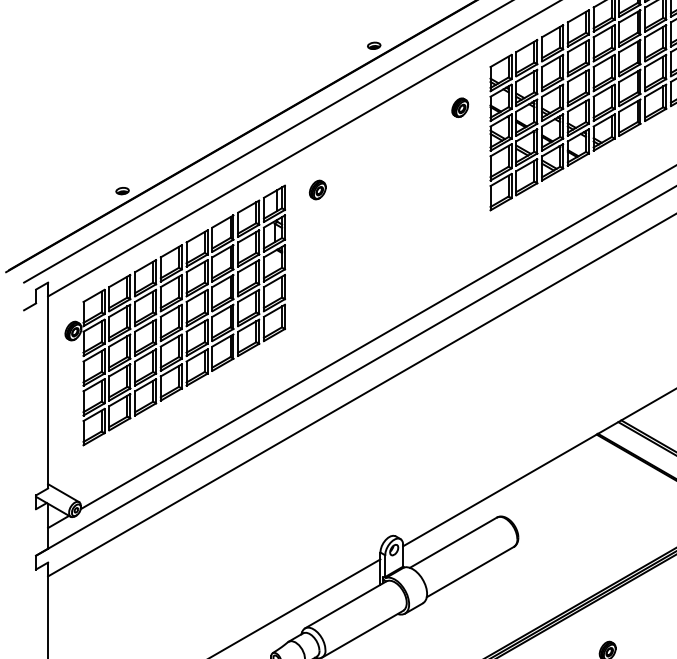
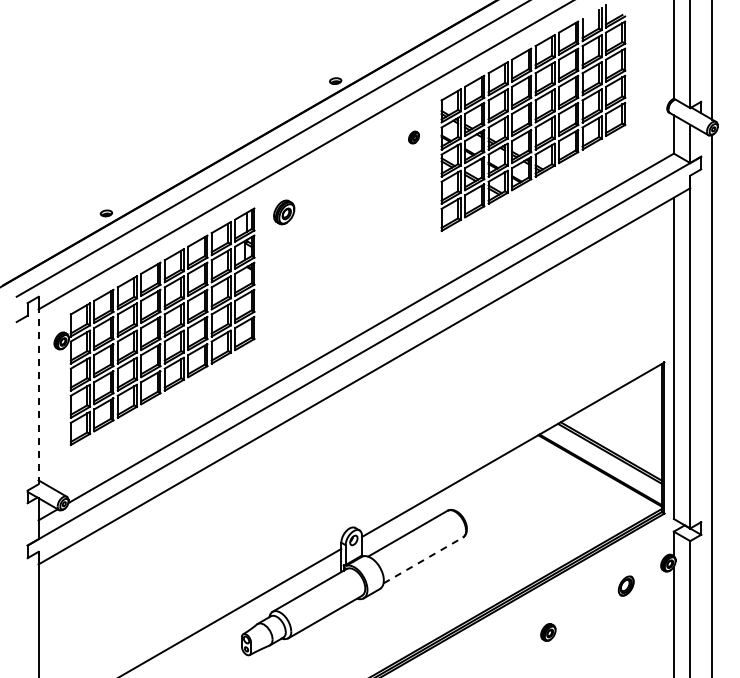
part: (459, 107) -> (413, 137), size x0.7
part: (318, 190) -> (284, 212), size x1.4
line: (47, 385) -> (38, 390), solid -> dashed
line: (470, 572) -> (423, 560), solid -> dashed

